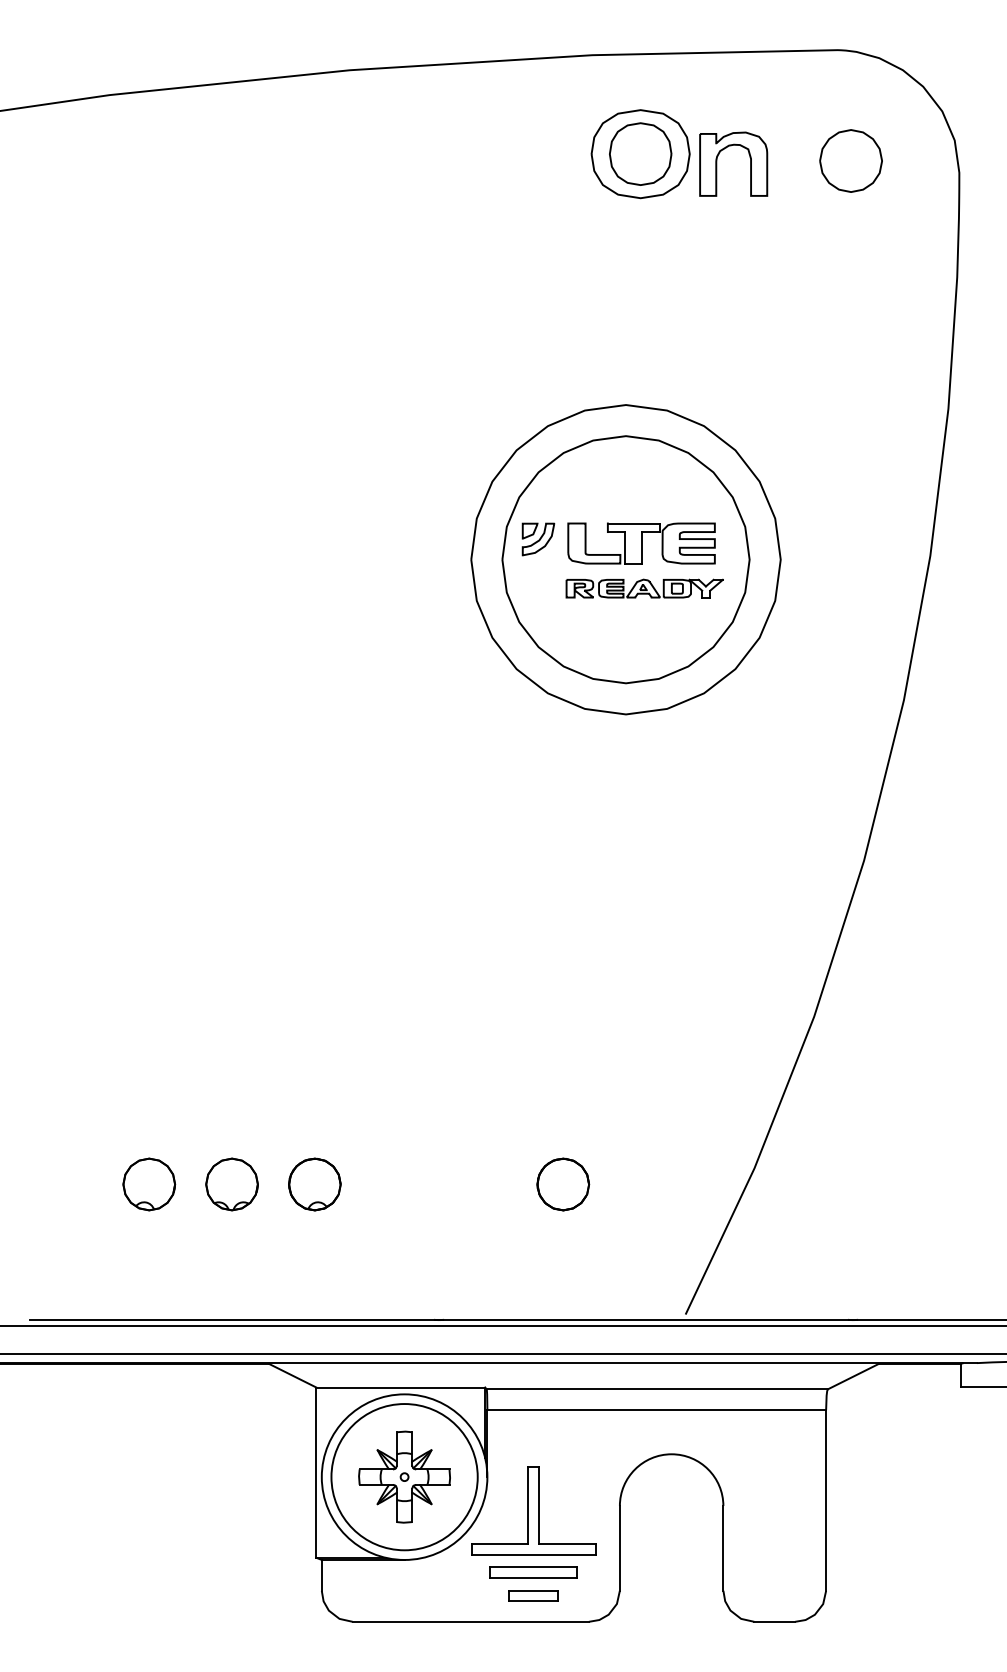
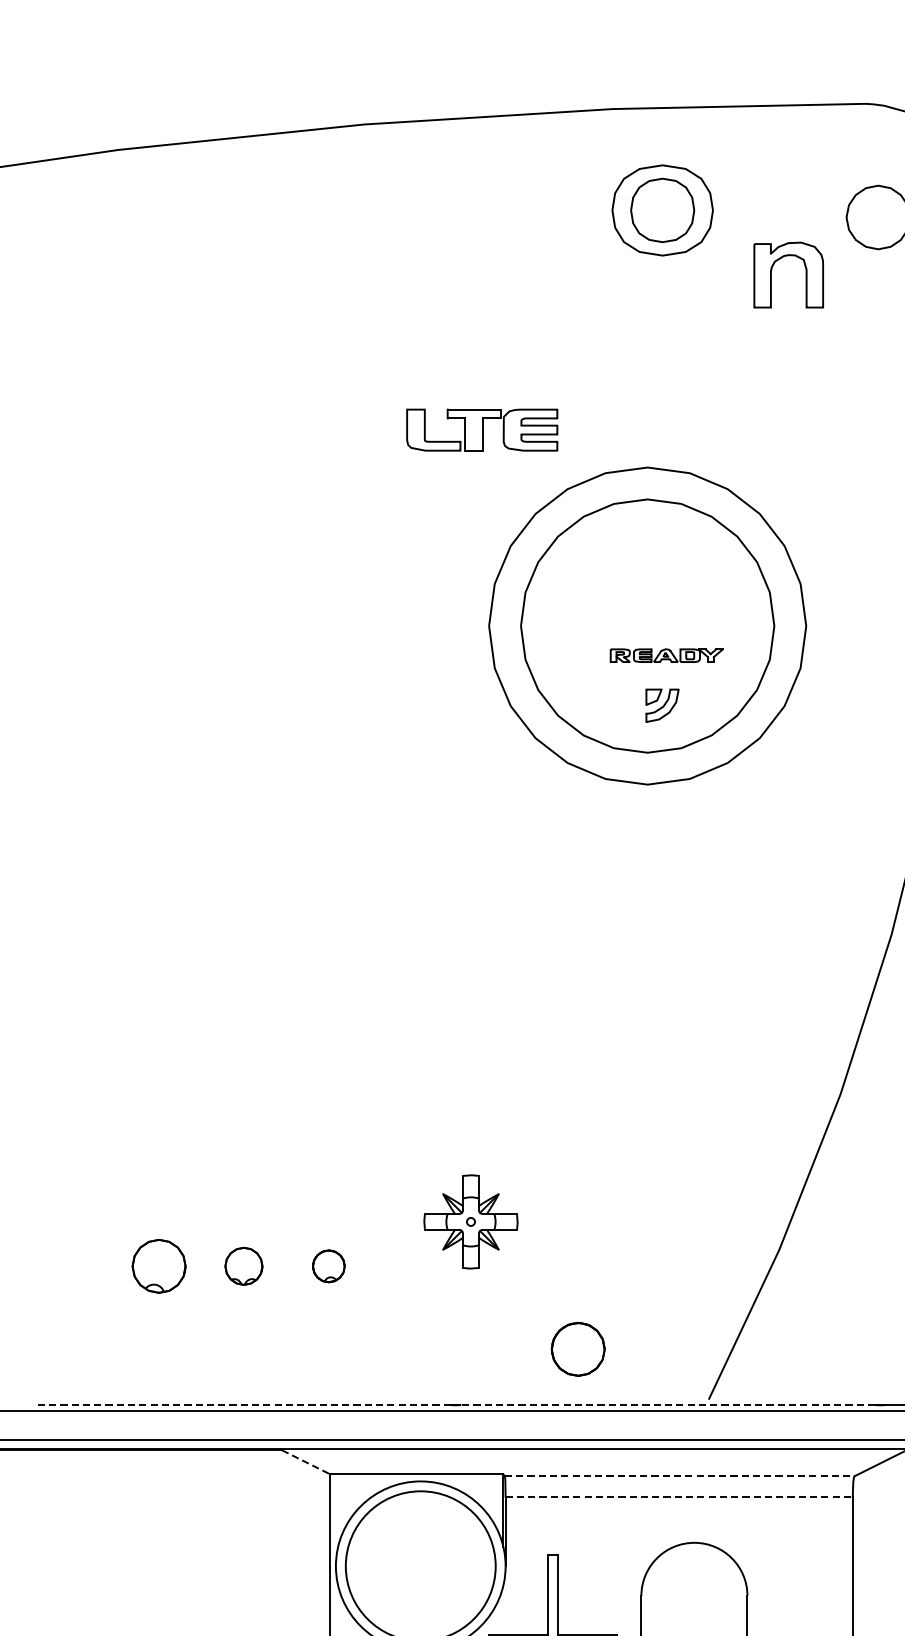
part: (717, 163) -> (772, 274), moved
part: (538, 539) -> (662, 705), moved
part: (641, 543) -> (482, 430), moved
part: (644, 588) -> (666, 655), size x0.7
part: (231, 1184) -> (243, 1266), size x0.7
part: (314, 1184) -> (328, 1266), size x0.6
part: (563, 1184) -> (578, 1349), moved
line: (232, 1319) -> (244, 1404), solid -> dashed
line: (646, 1319) -> (668, 1404), solid -> dashed
line: (293, 1375) -> (306, 1462), solid -> dashed
line: (657, 1389) -> (679, 1476), solid -> dashed
line: (657, 1410) -> (679, 1497), solid -> dashed
part: (404, 1476) -> (470, 1221), moved

